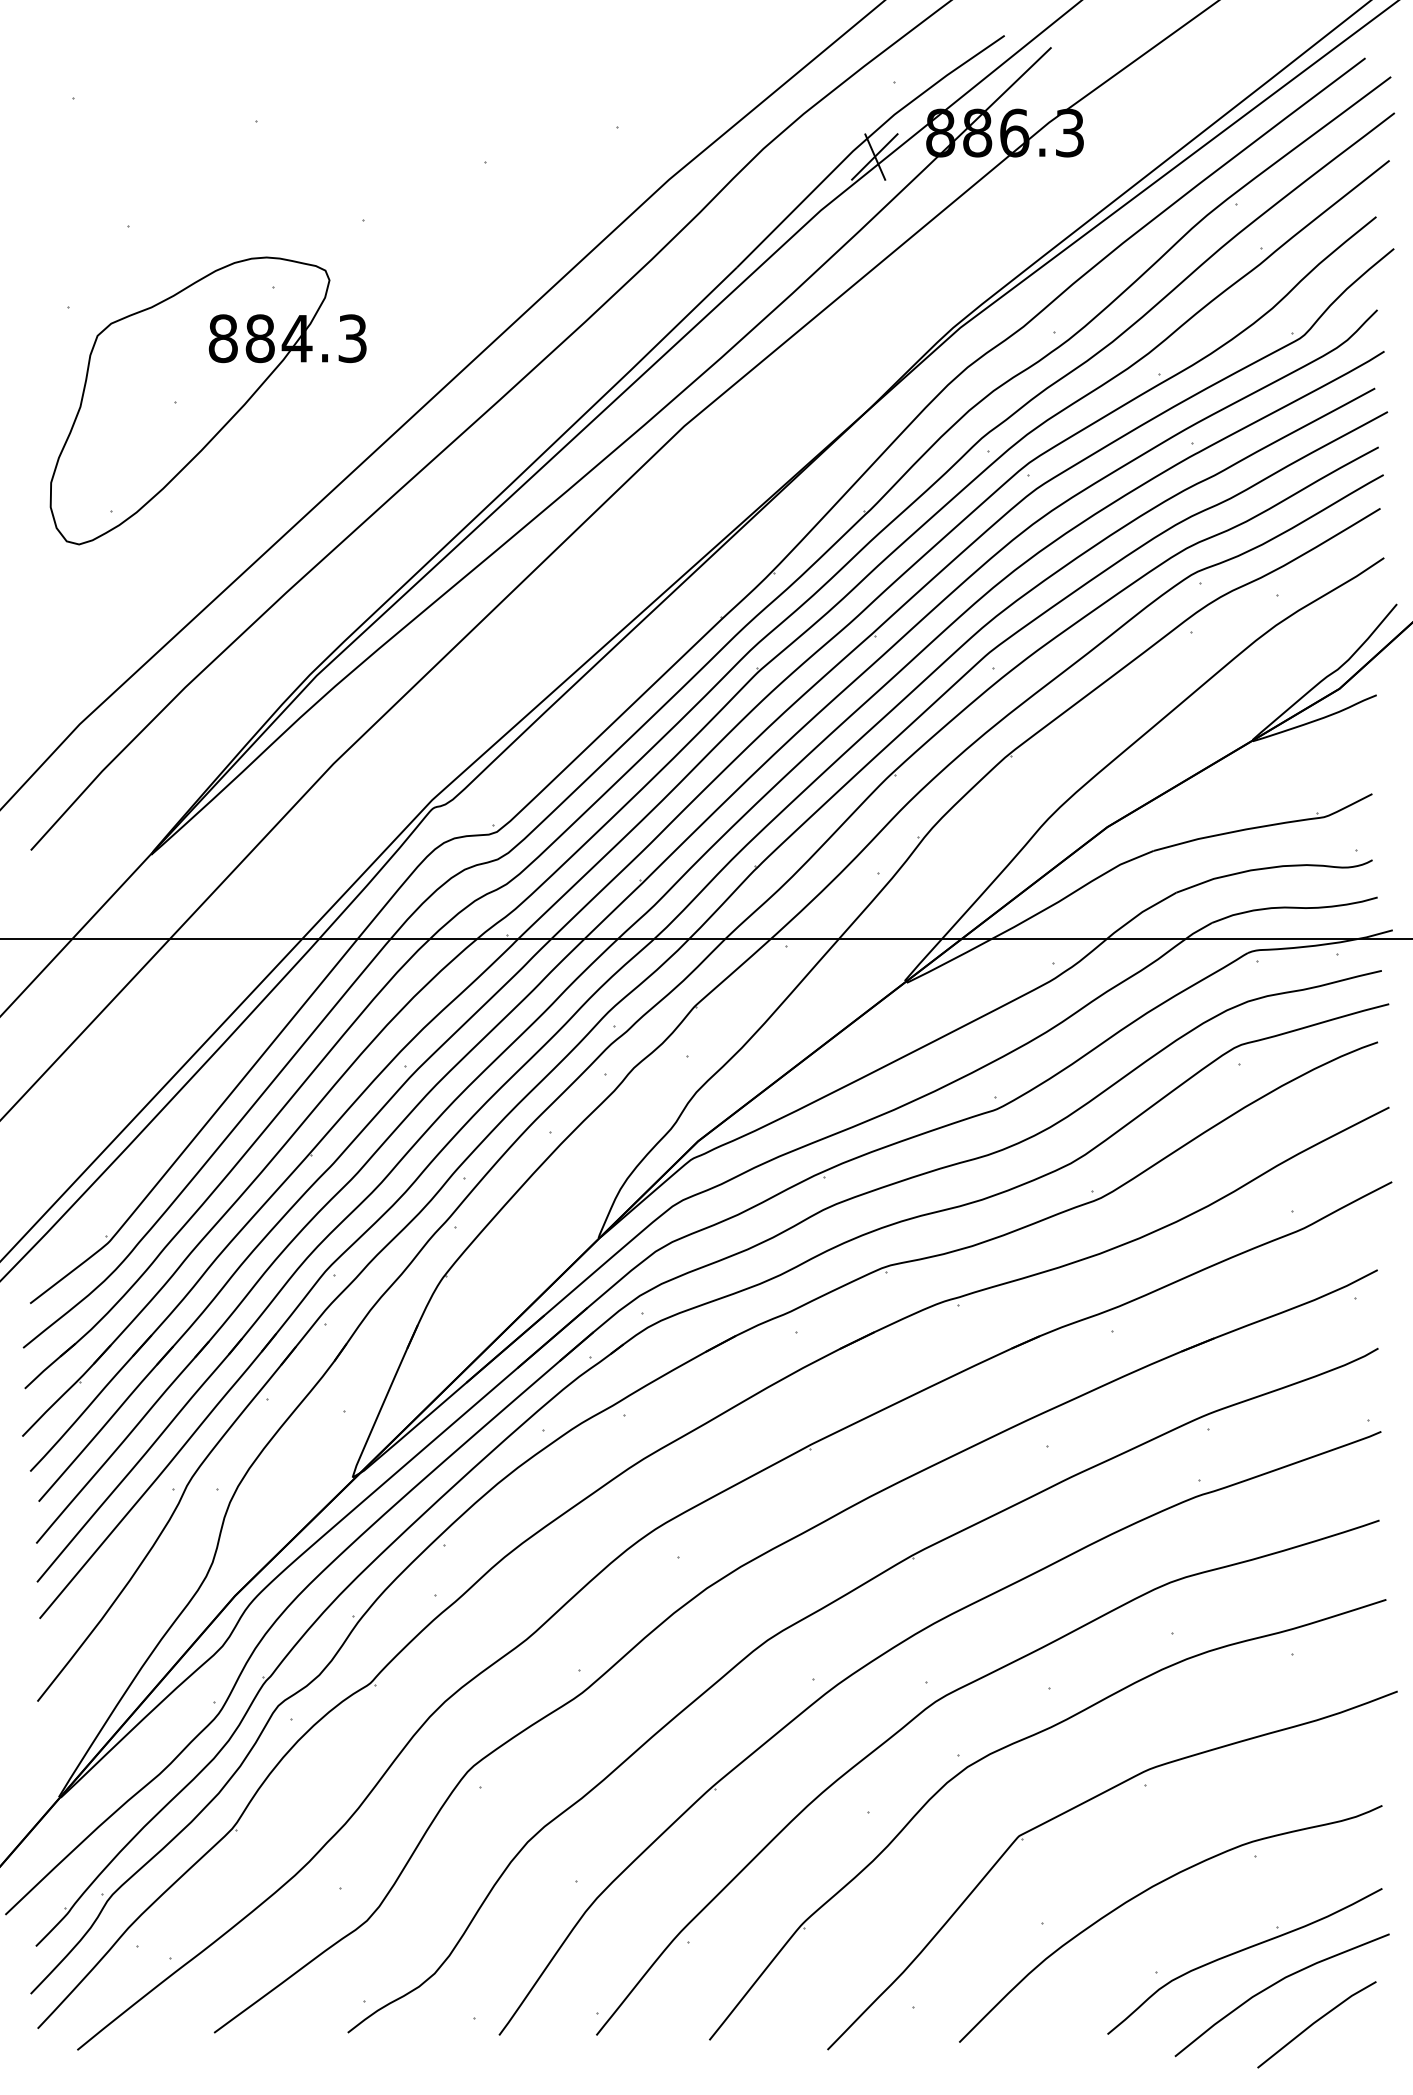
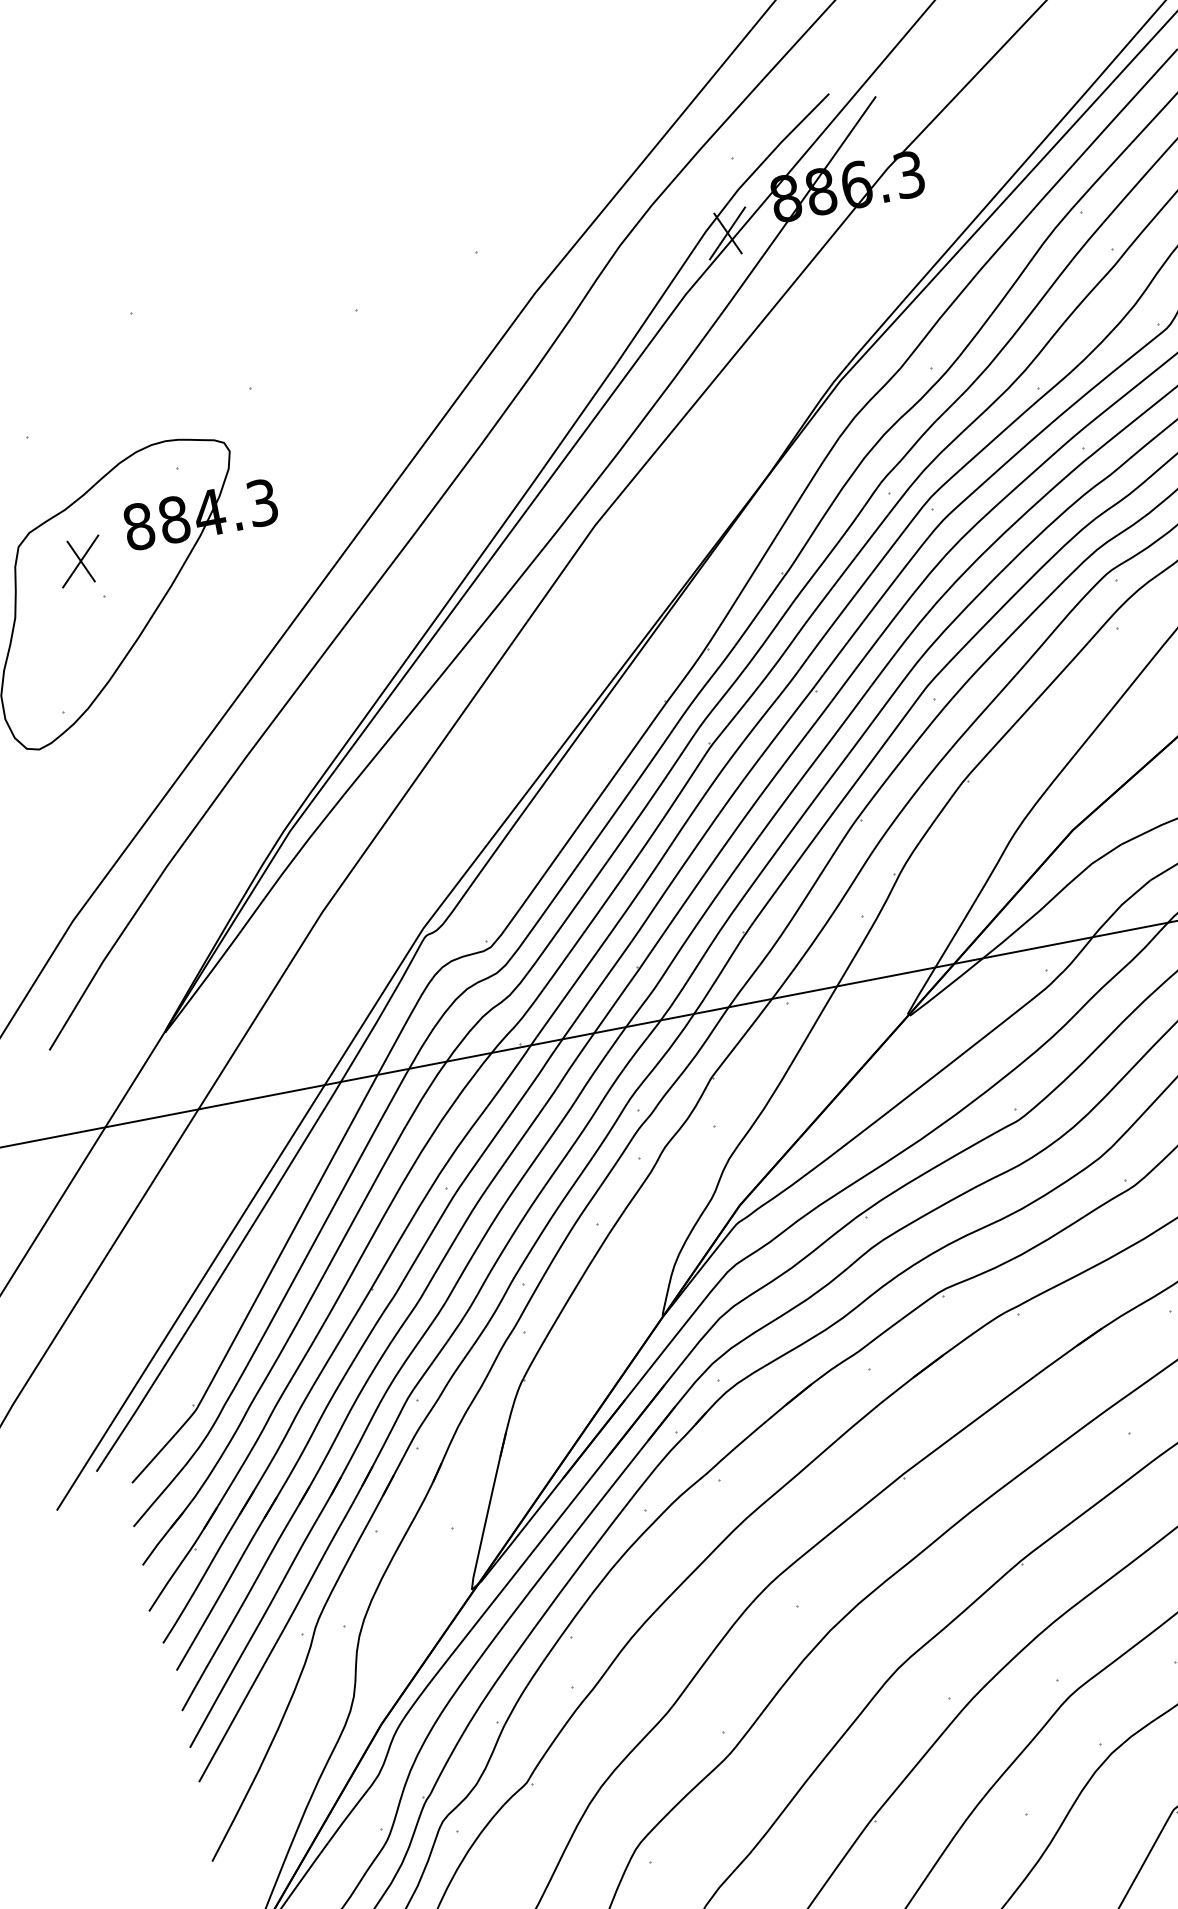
part: (157, 362) -> (80, 561), added

